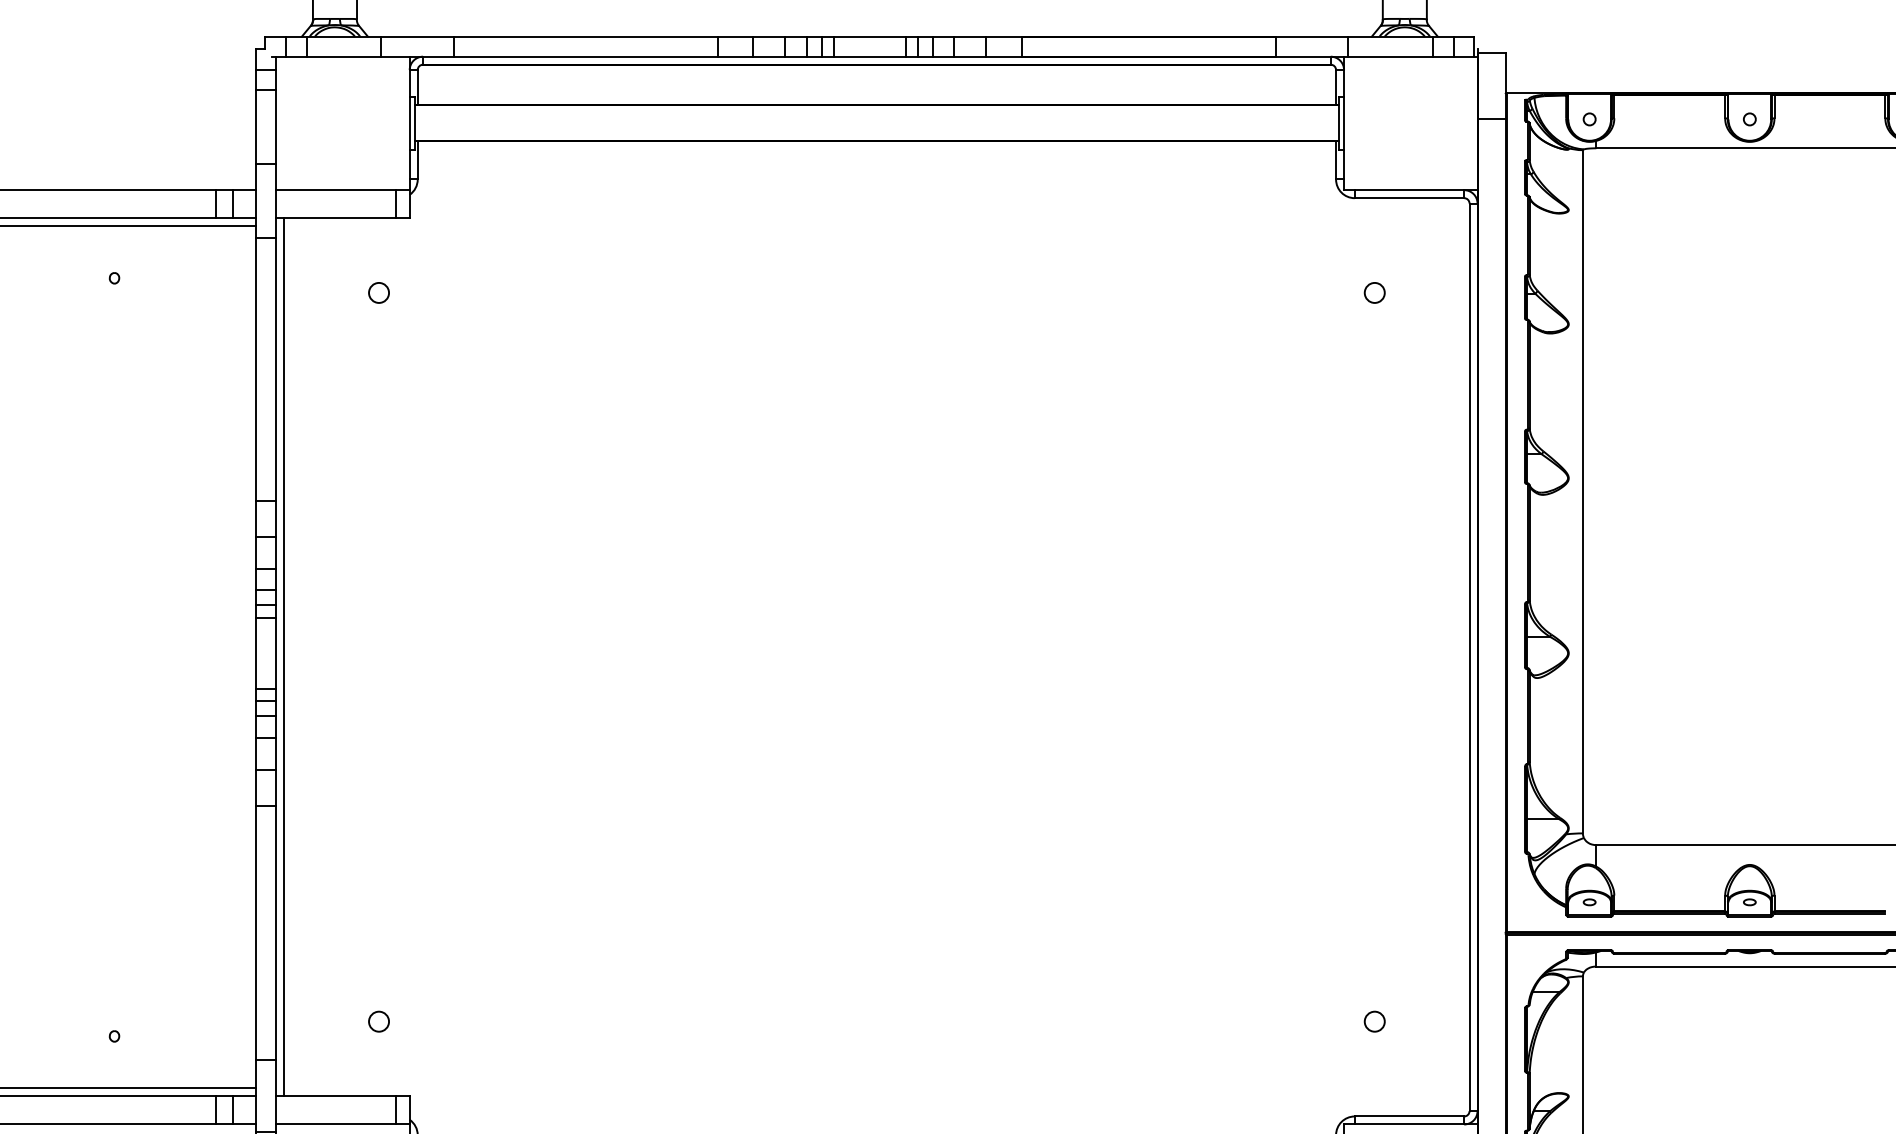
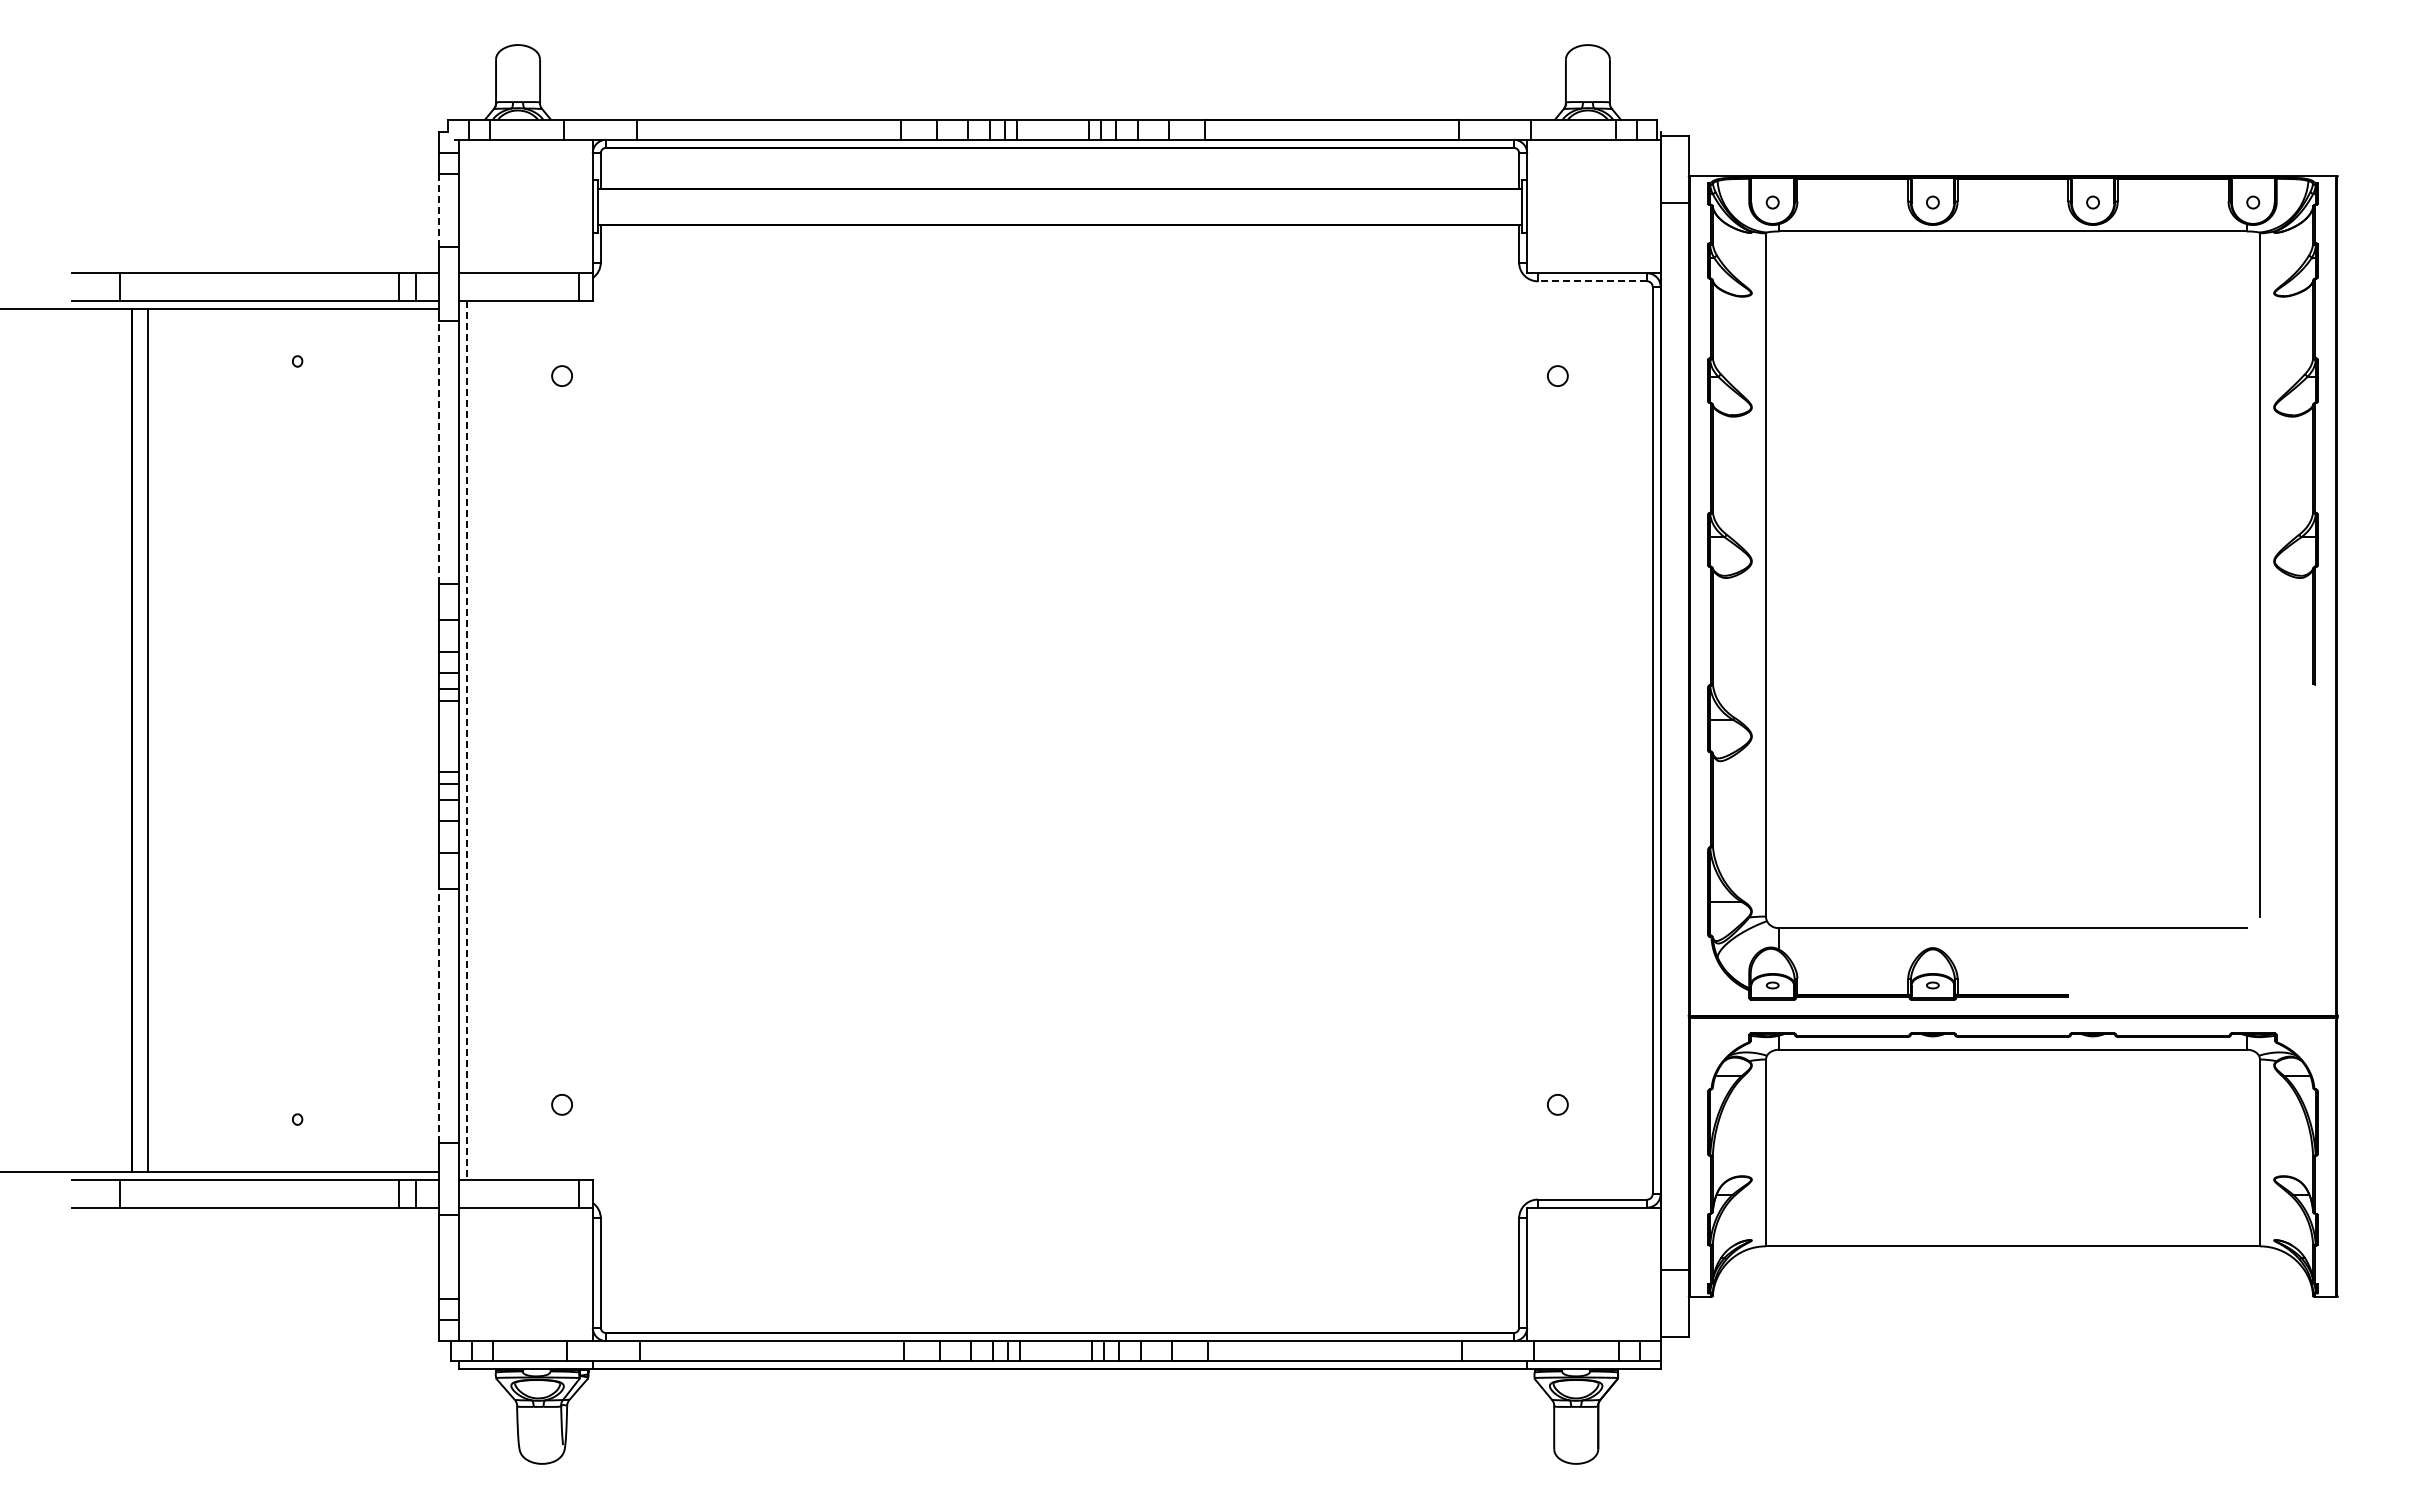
line: (256, 127) -> (439, 210), solid -> dashed
line: (1409, 198) -> (1592, 281), solid -> dashed
line: (256, 369) -> (439, 452), solid -> dashed
line: (284, 657) -> (467, 740), solid -> dashed
line: (256, 932) -> (439, 1015), solid -> dashed

